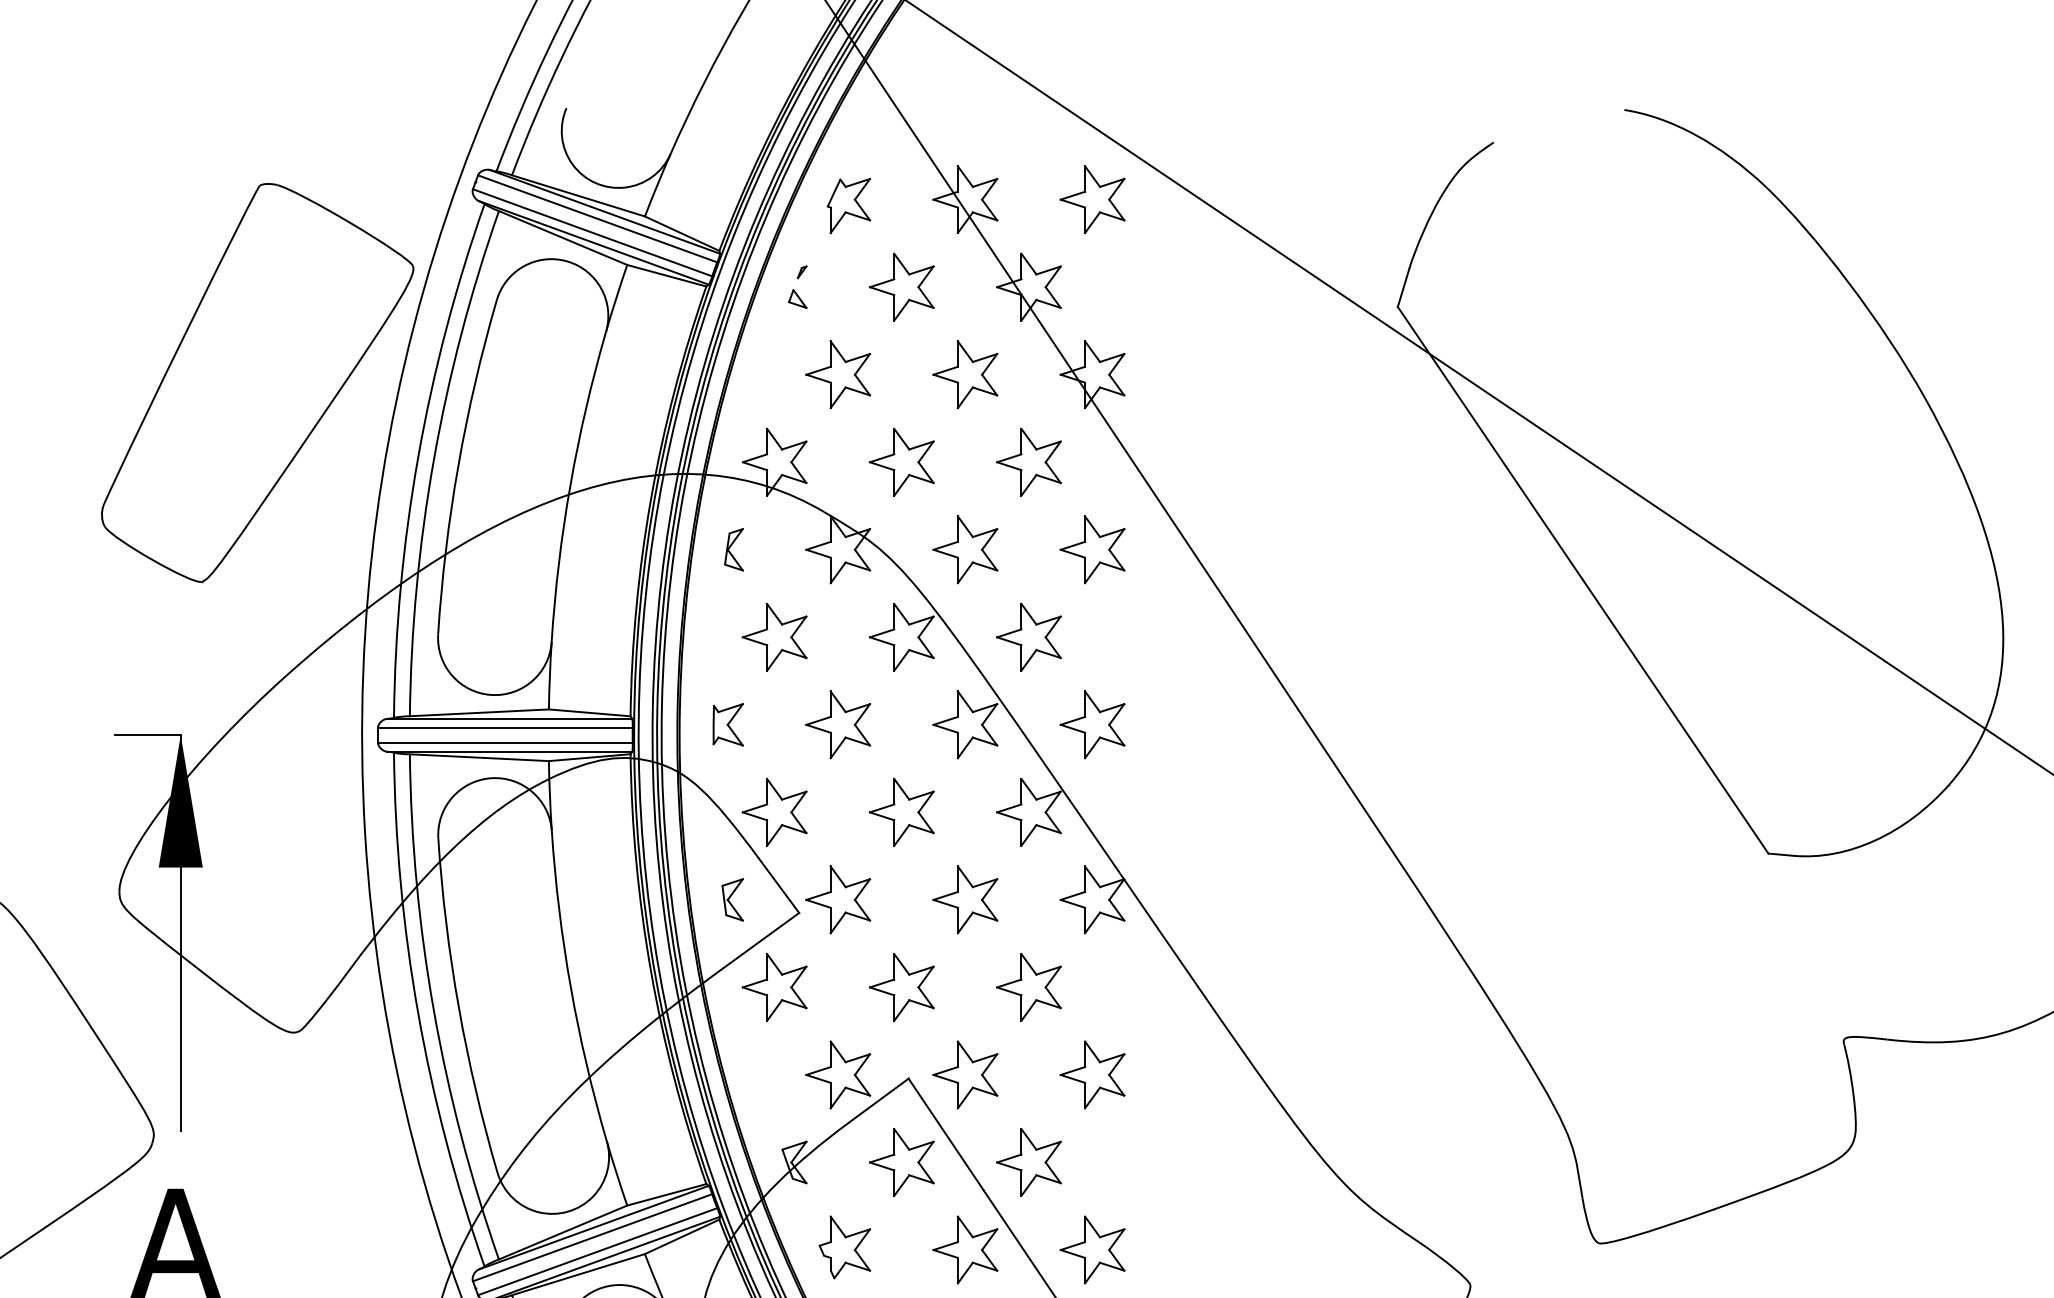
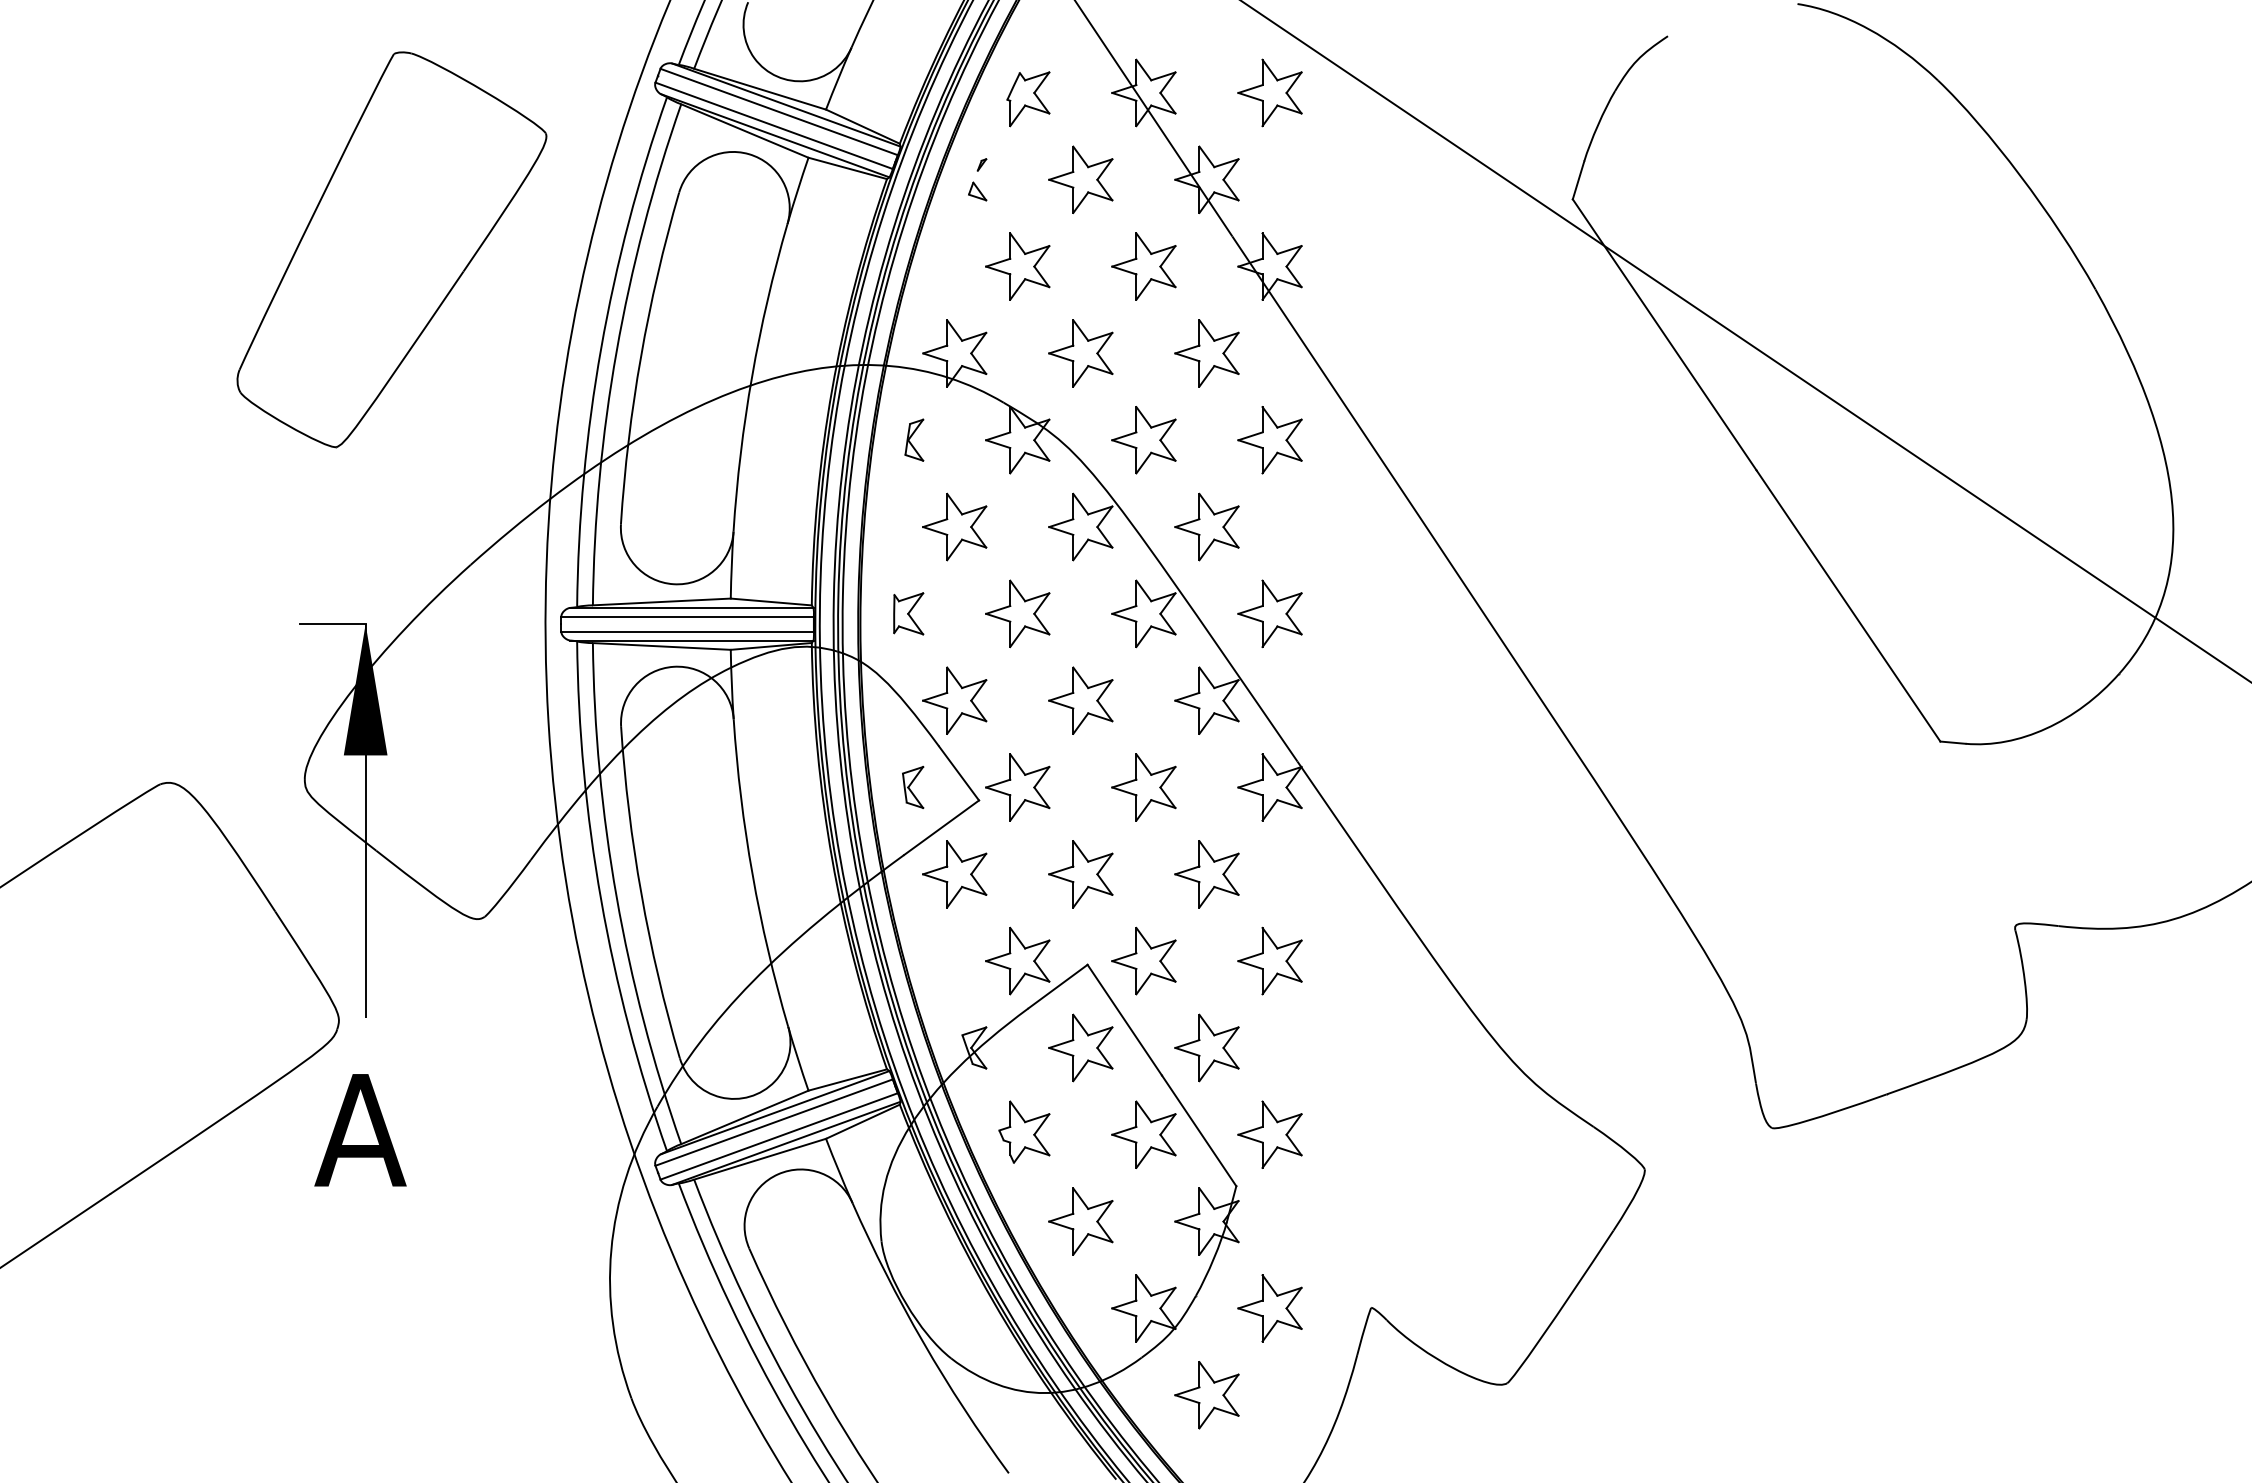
part: (257, 382) -> (391, 249), moved

